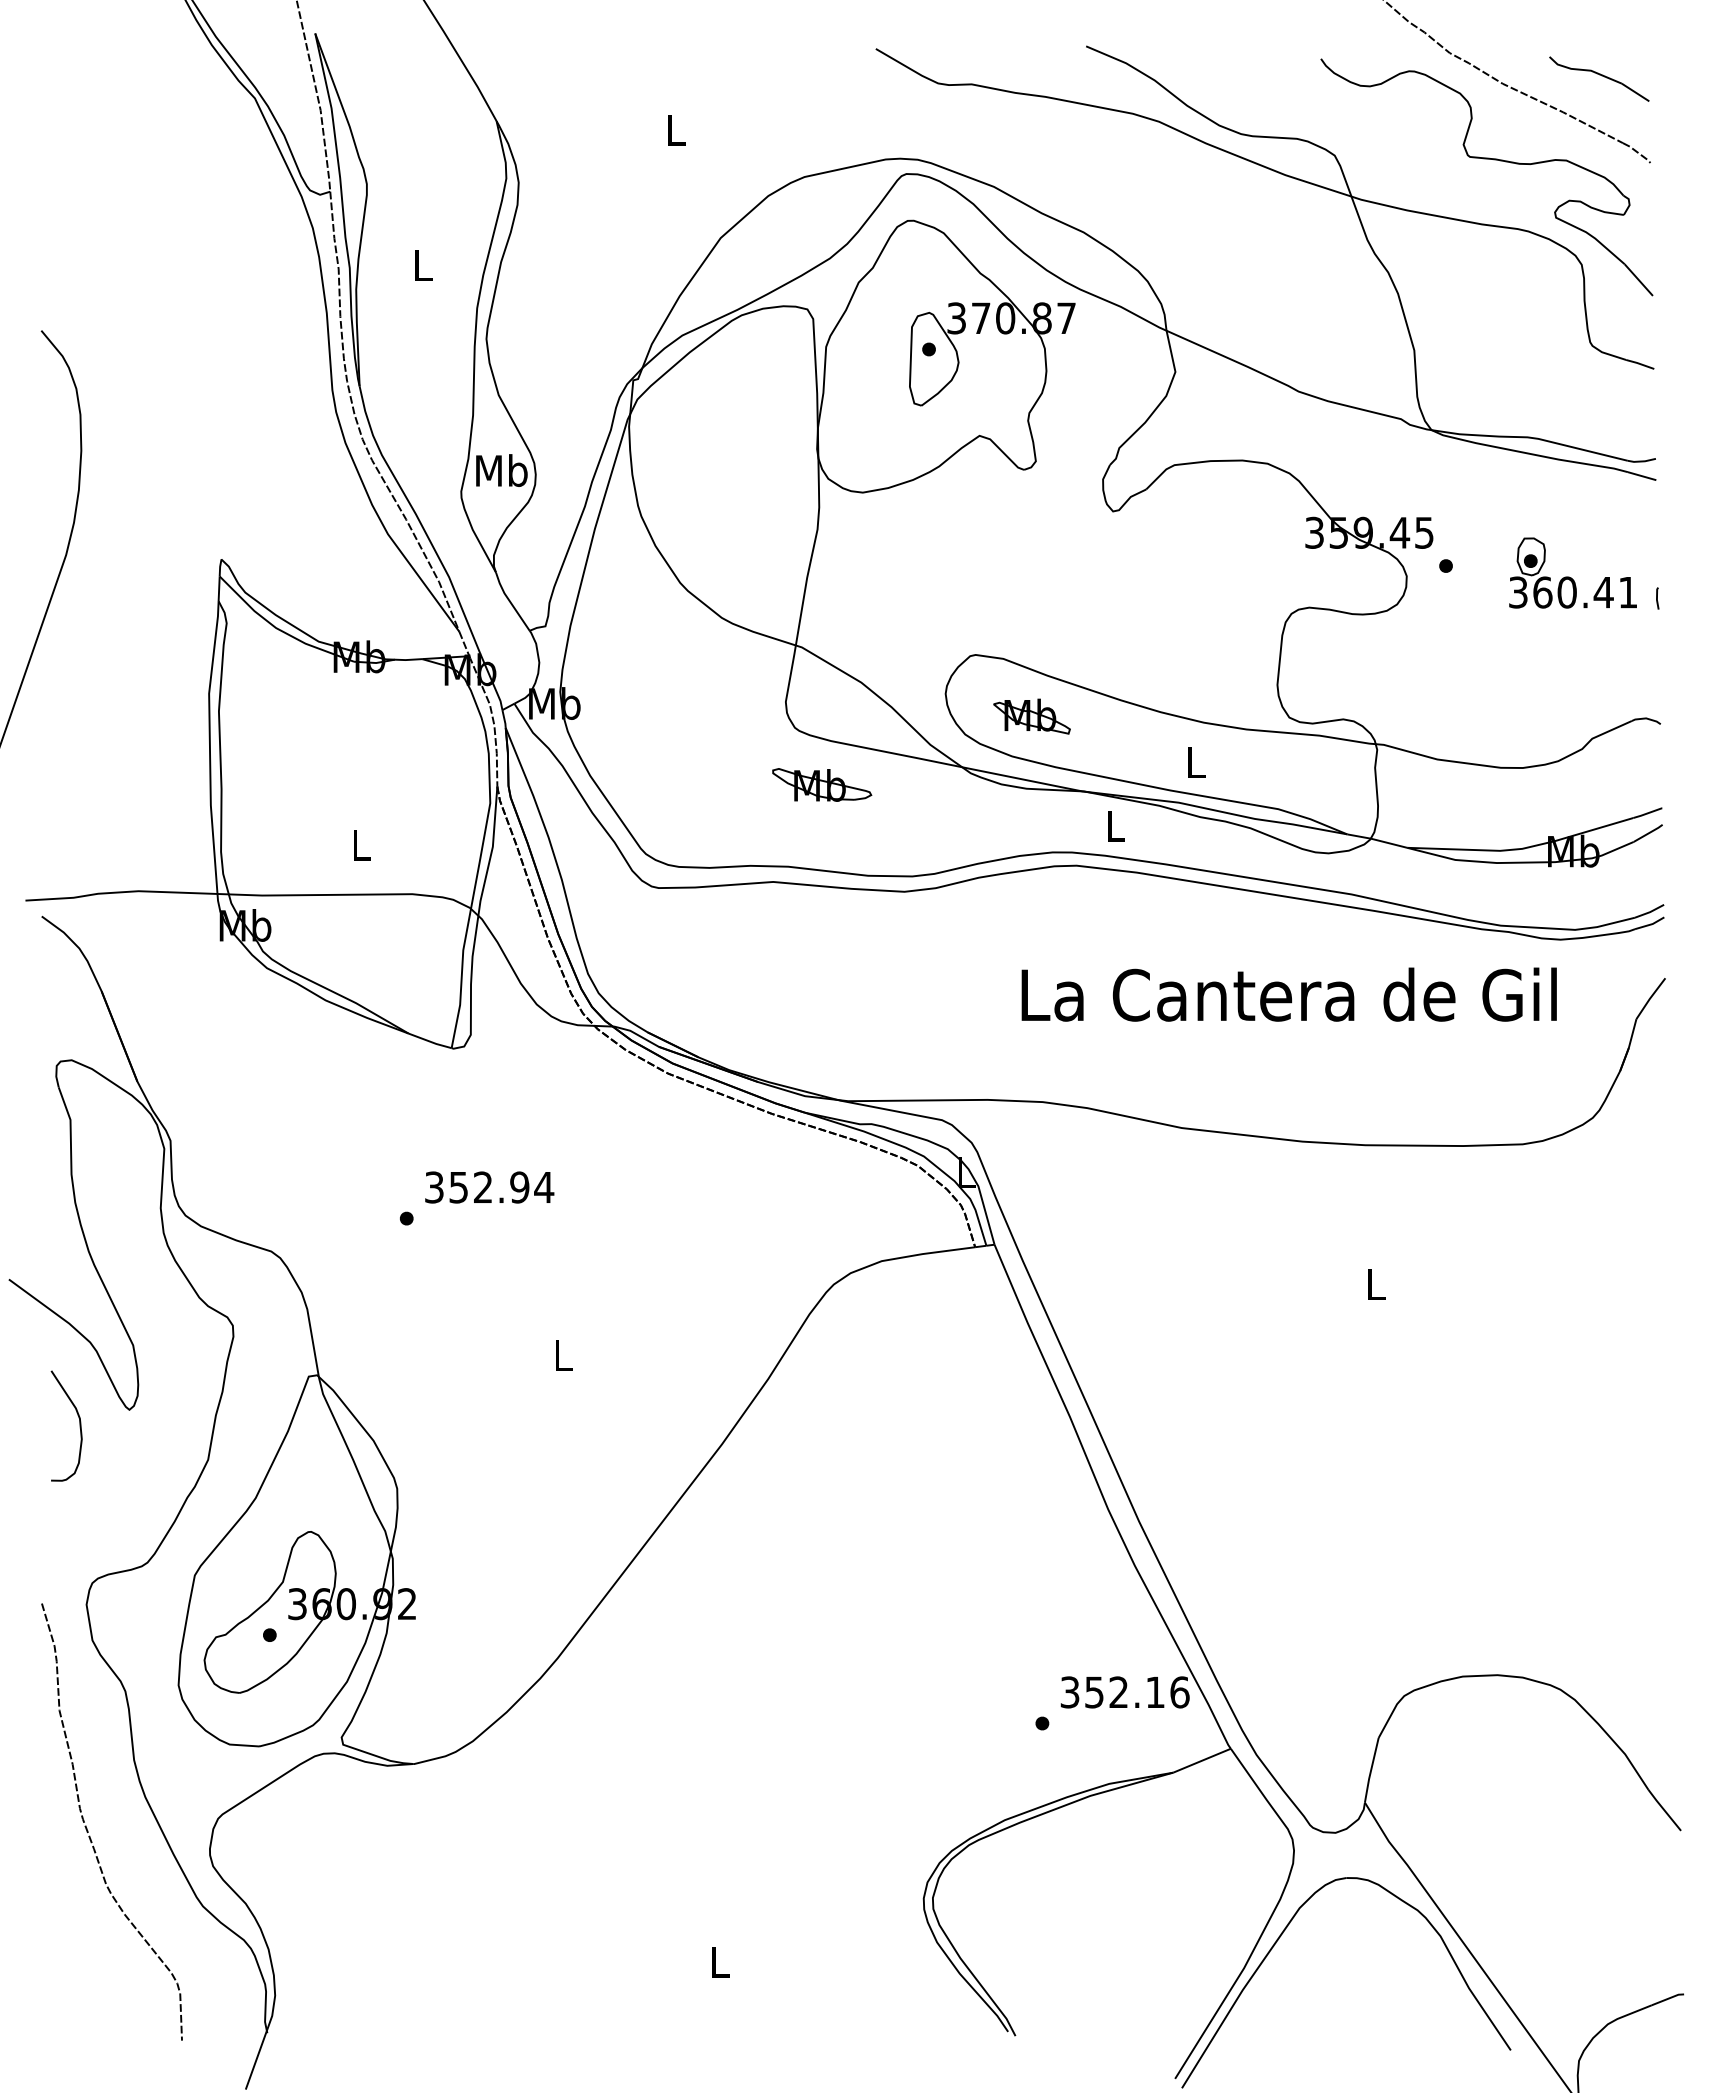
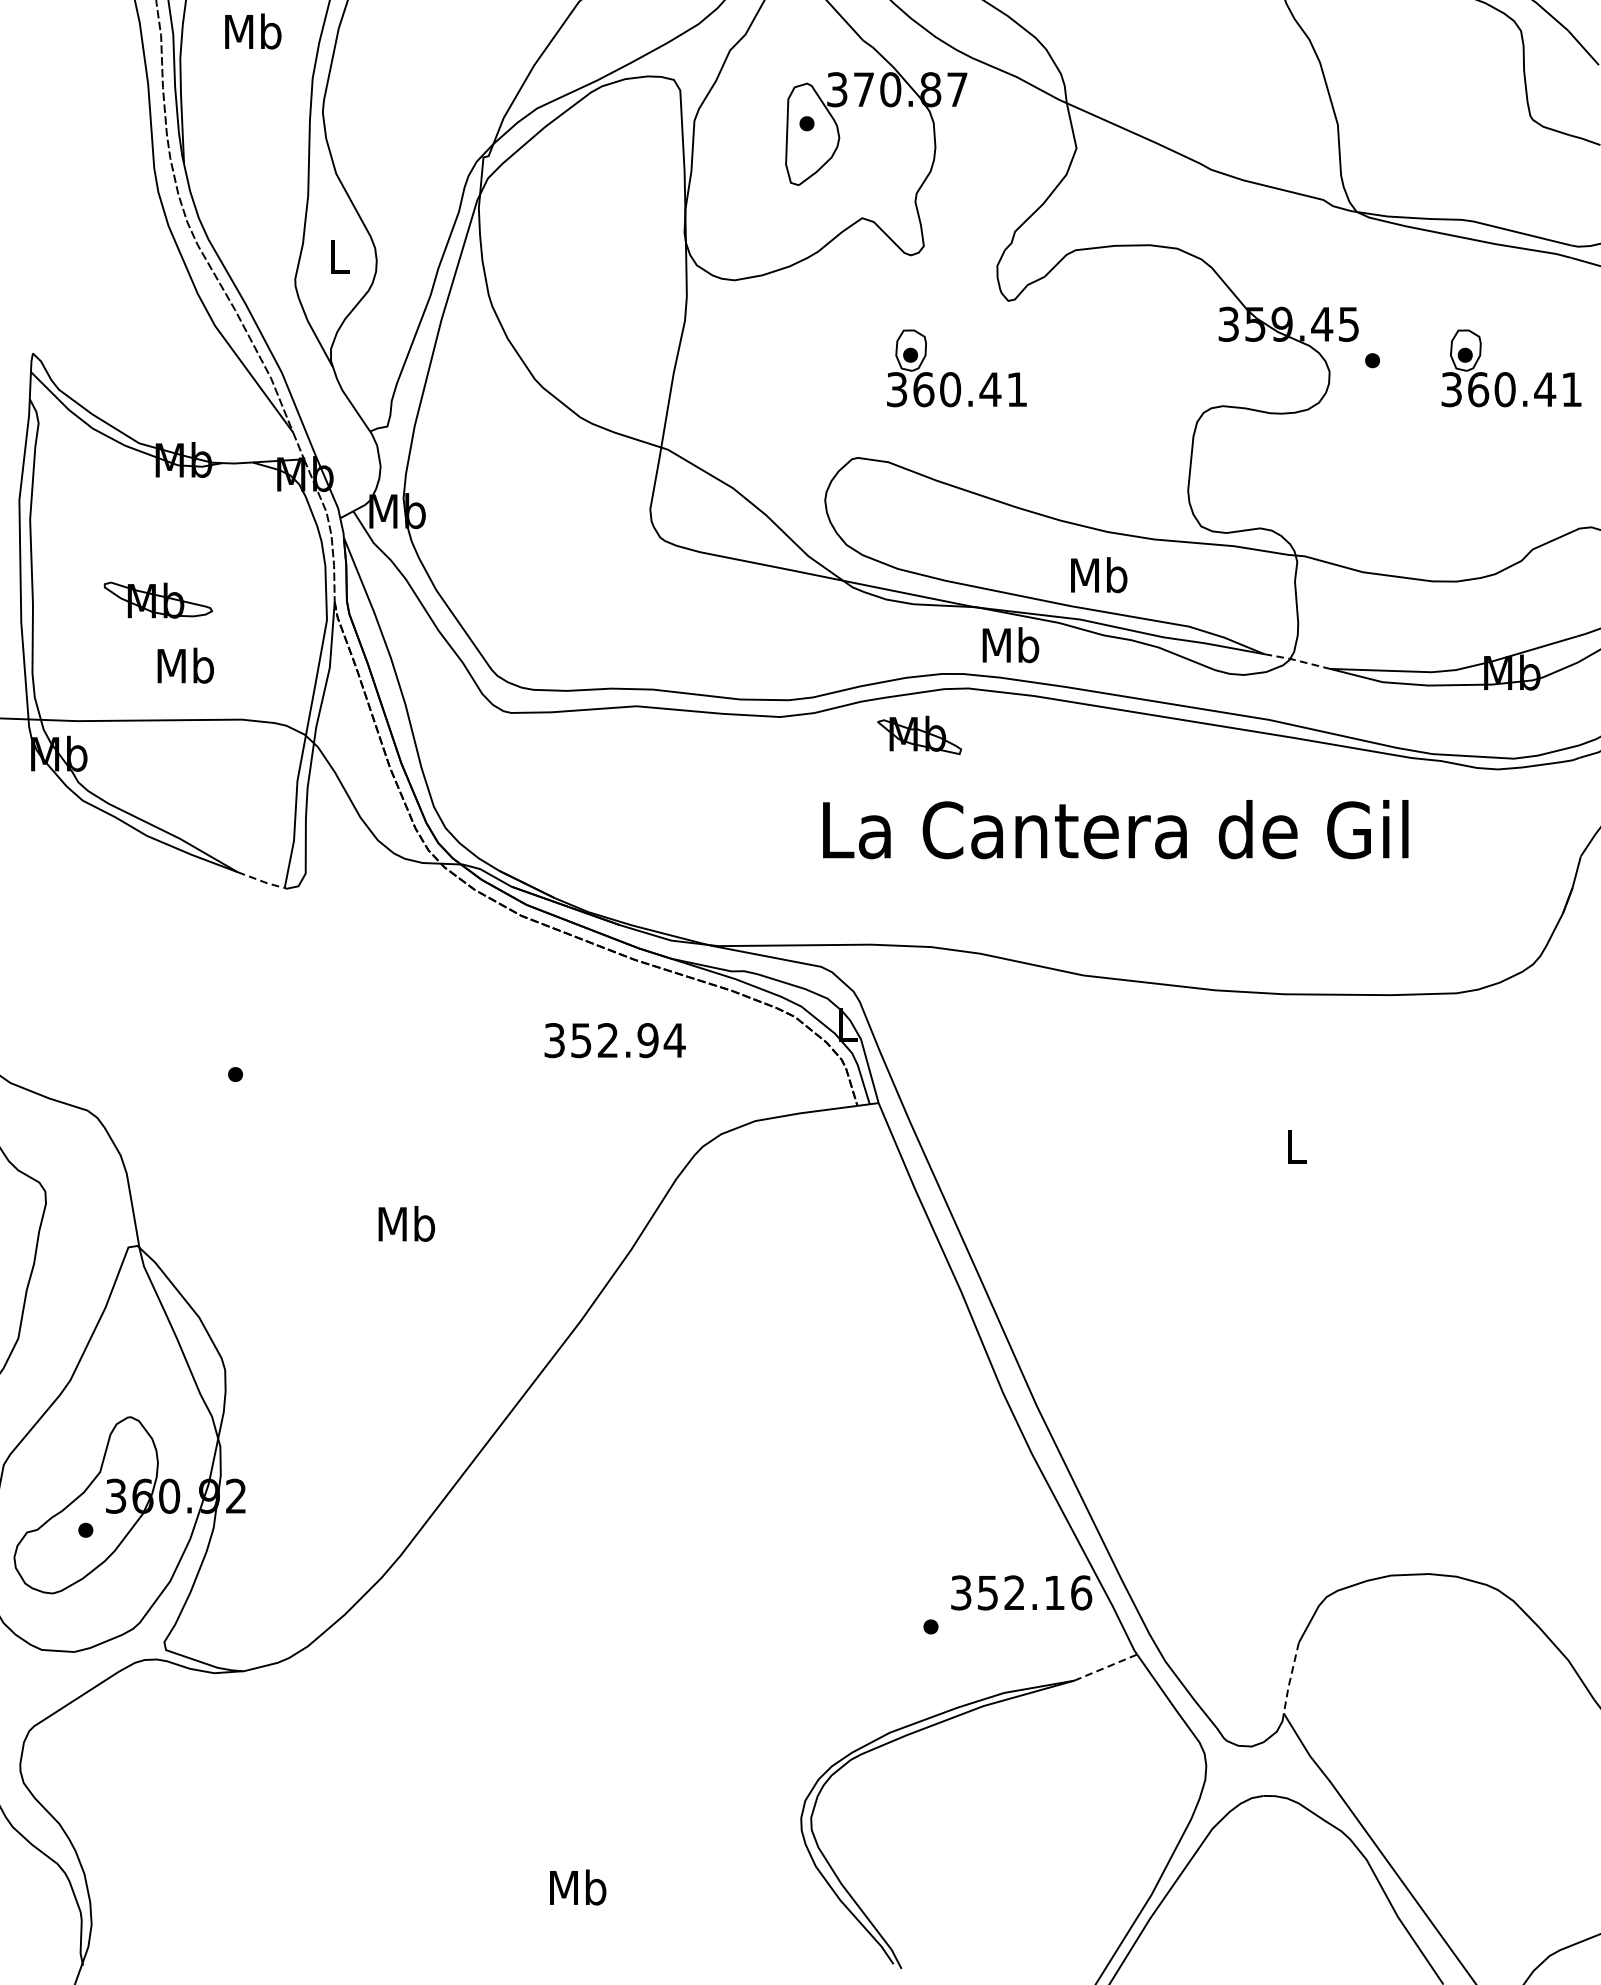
text: (422, 264) -> (252, 30), L -> Mb
text: (501, 470) -> (339, 256), Mb -> L
part: (1065, 572) -> (956, 367), added
part: (1031, 716) -> (919, 735), moved
text: (1195, 761) -> (1098, 574), L -> Mb
part: (822, 784) -> (158, 599), moved
text: (1115, 825) -> (1010, 644), L -> Mb
line: (1376, 840) -> (1296, 660), solid -> dashed
text: (361, 844) -> (186, 665), L -> Mb
text: (1288, 994) -> (1114, 829), moved
line: (430, 1041) -> (261, 880), solid -> dashed
text: (489, 1187) -> (614, 1040), moved
text: (563, 1354) -> (407, 1223), L -> Mb
line: (1202, 1760) -> (1106, 1667), solid -> dashed
line: (1370, 1771) -> (1289, 1679), solid -> dashed
text: (719, 1961) -> (577, 1887), L -> Mb

